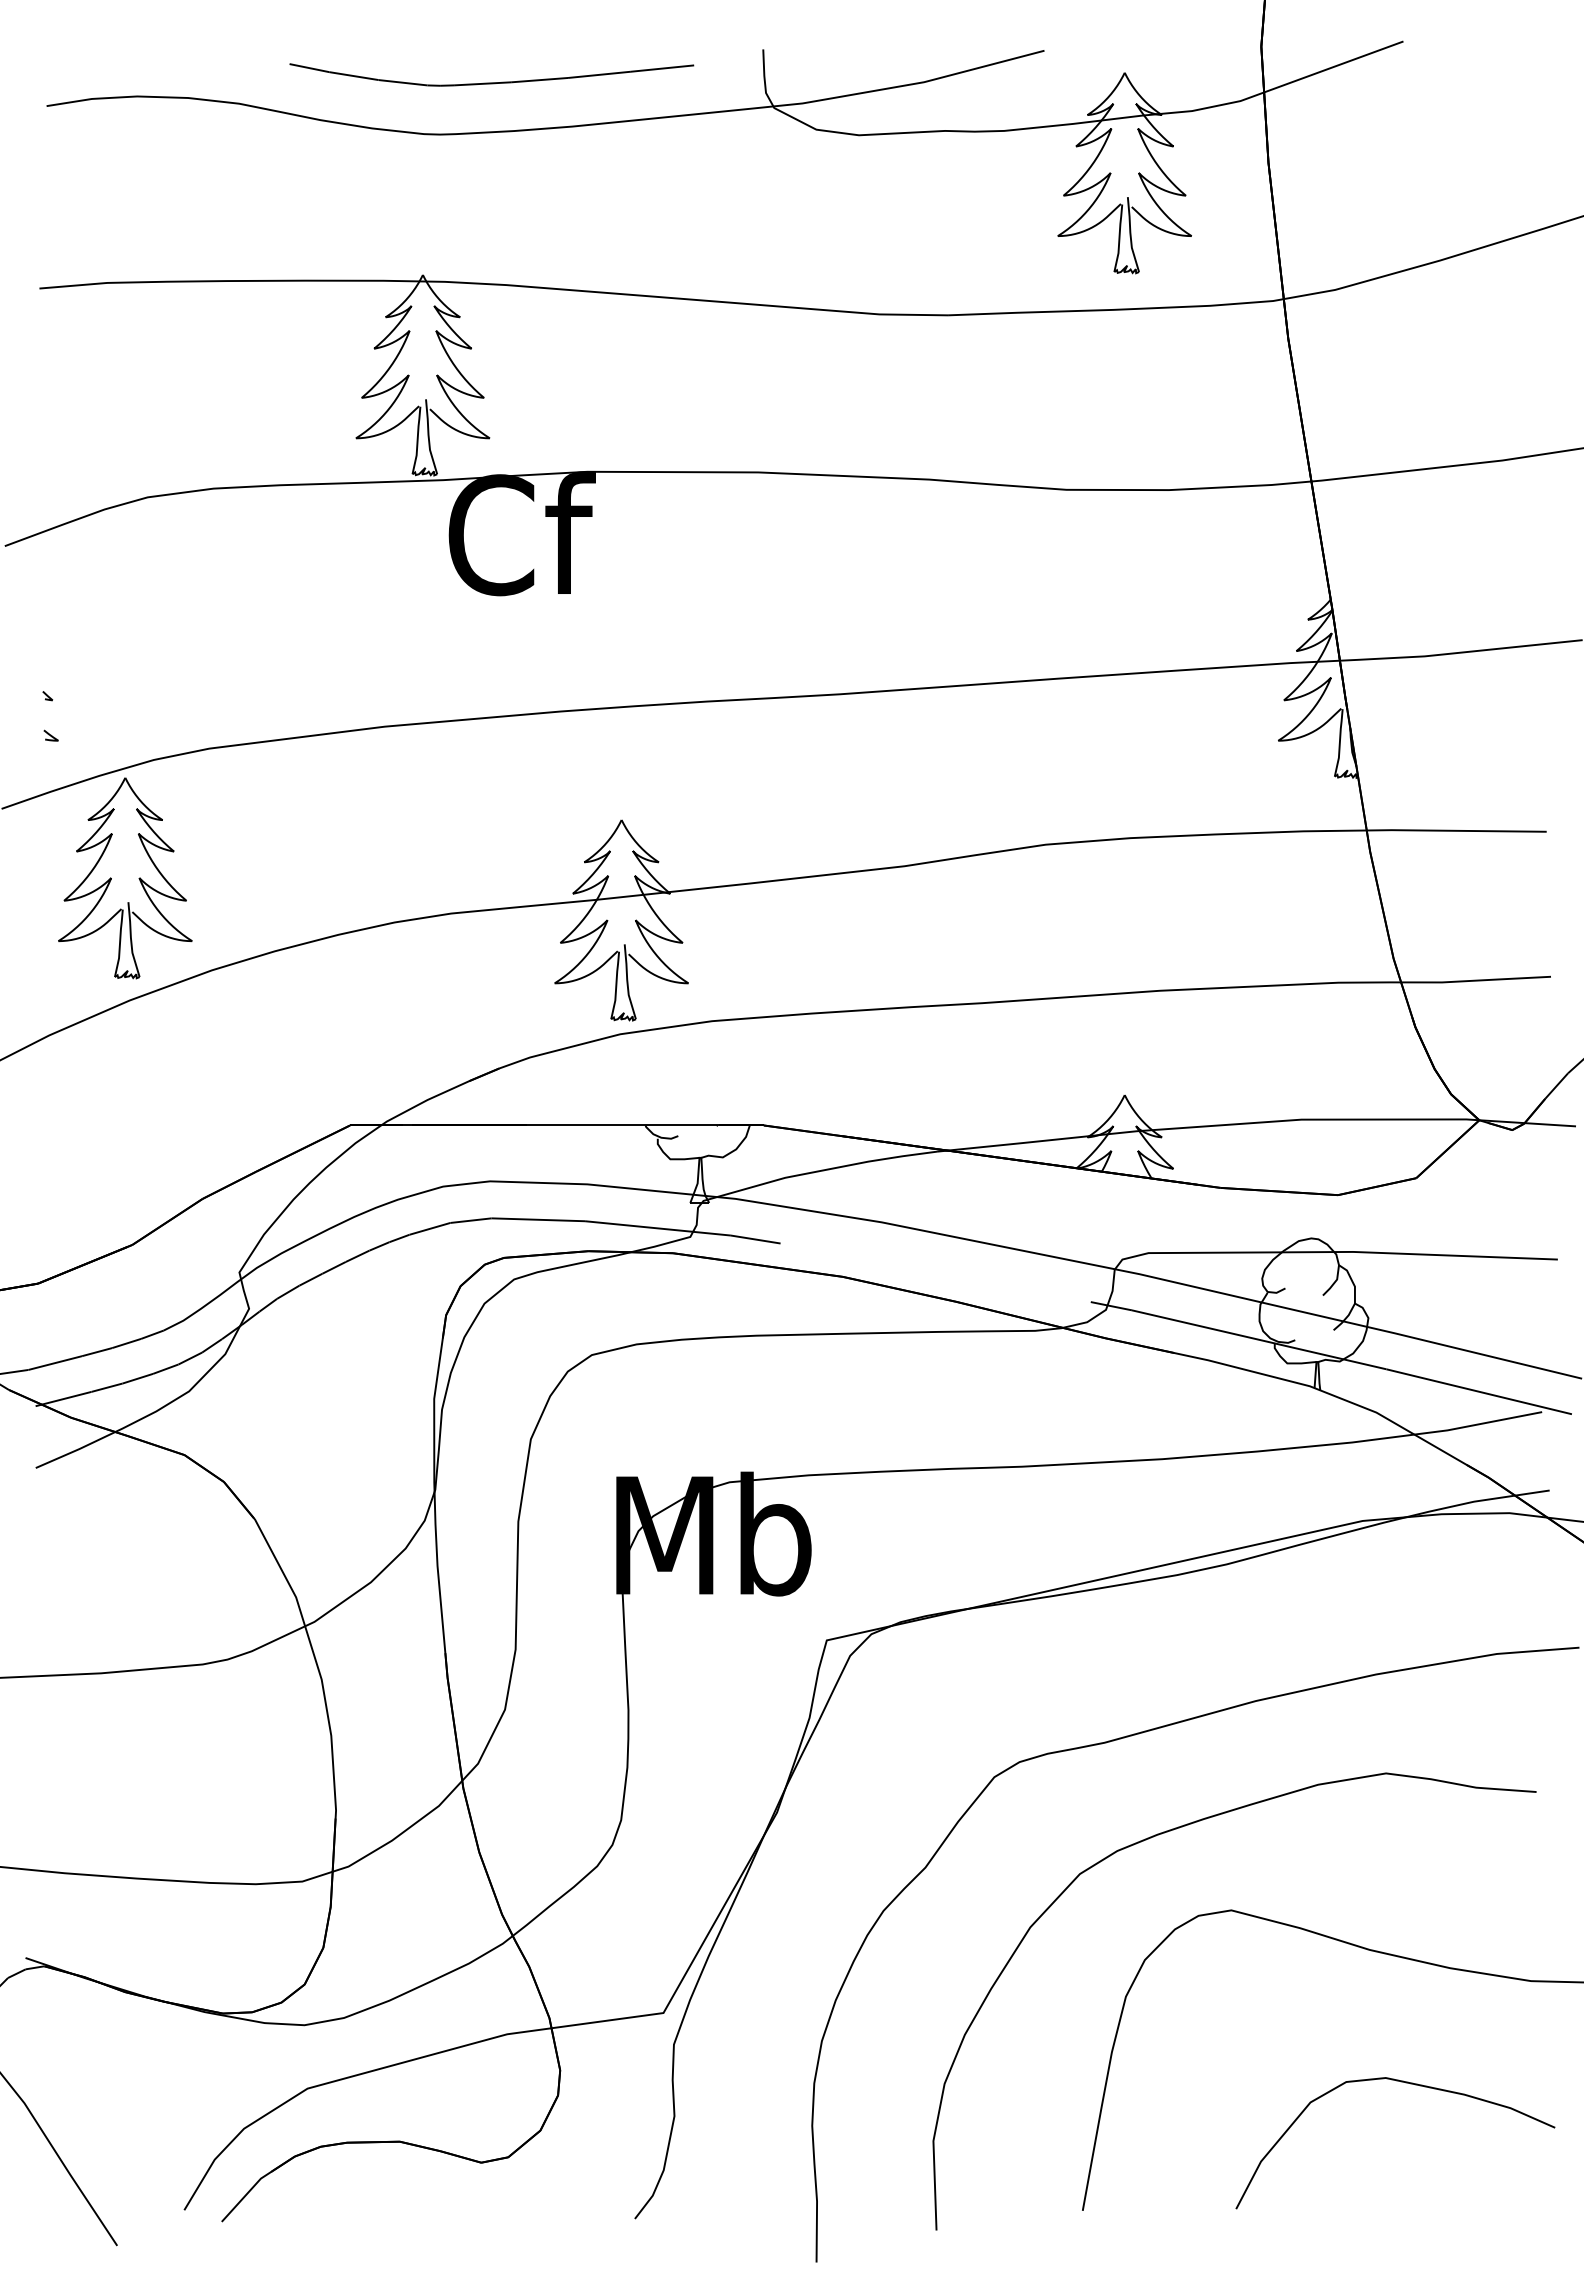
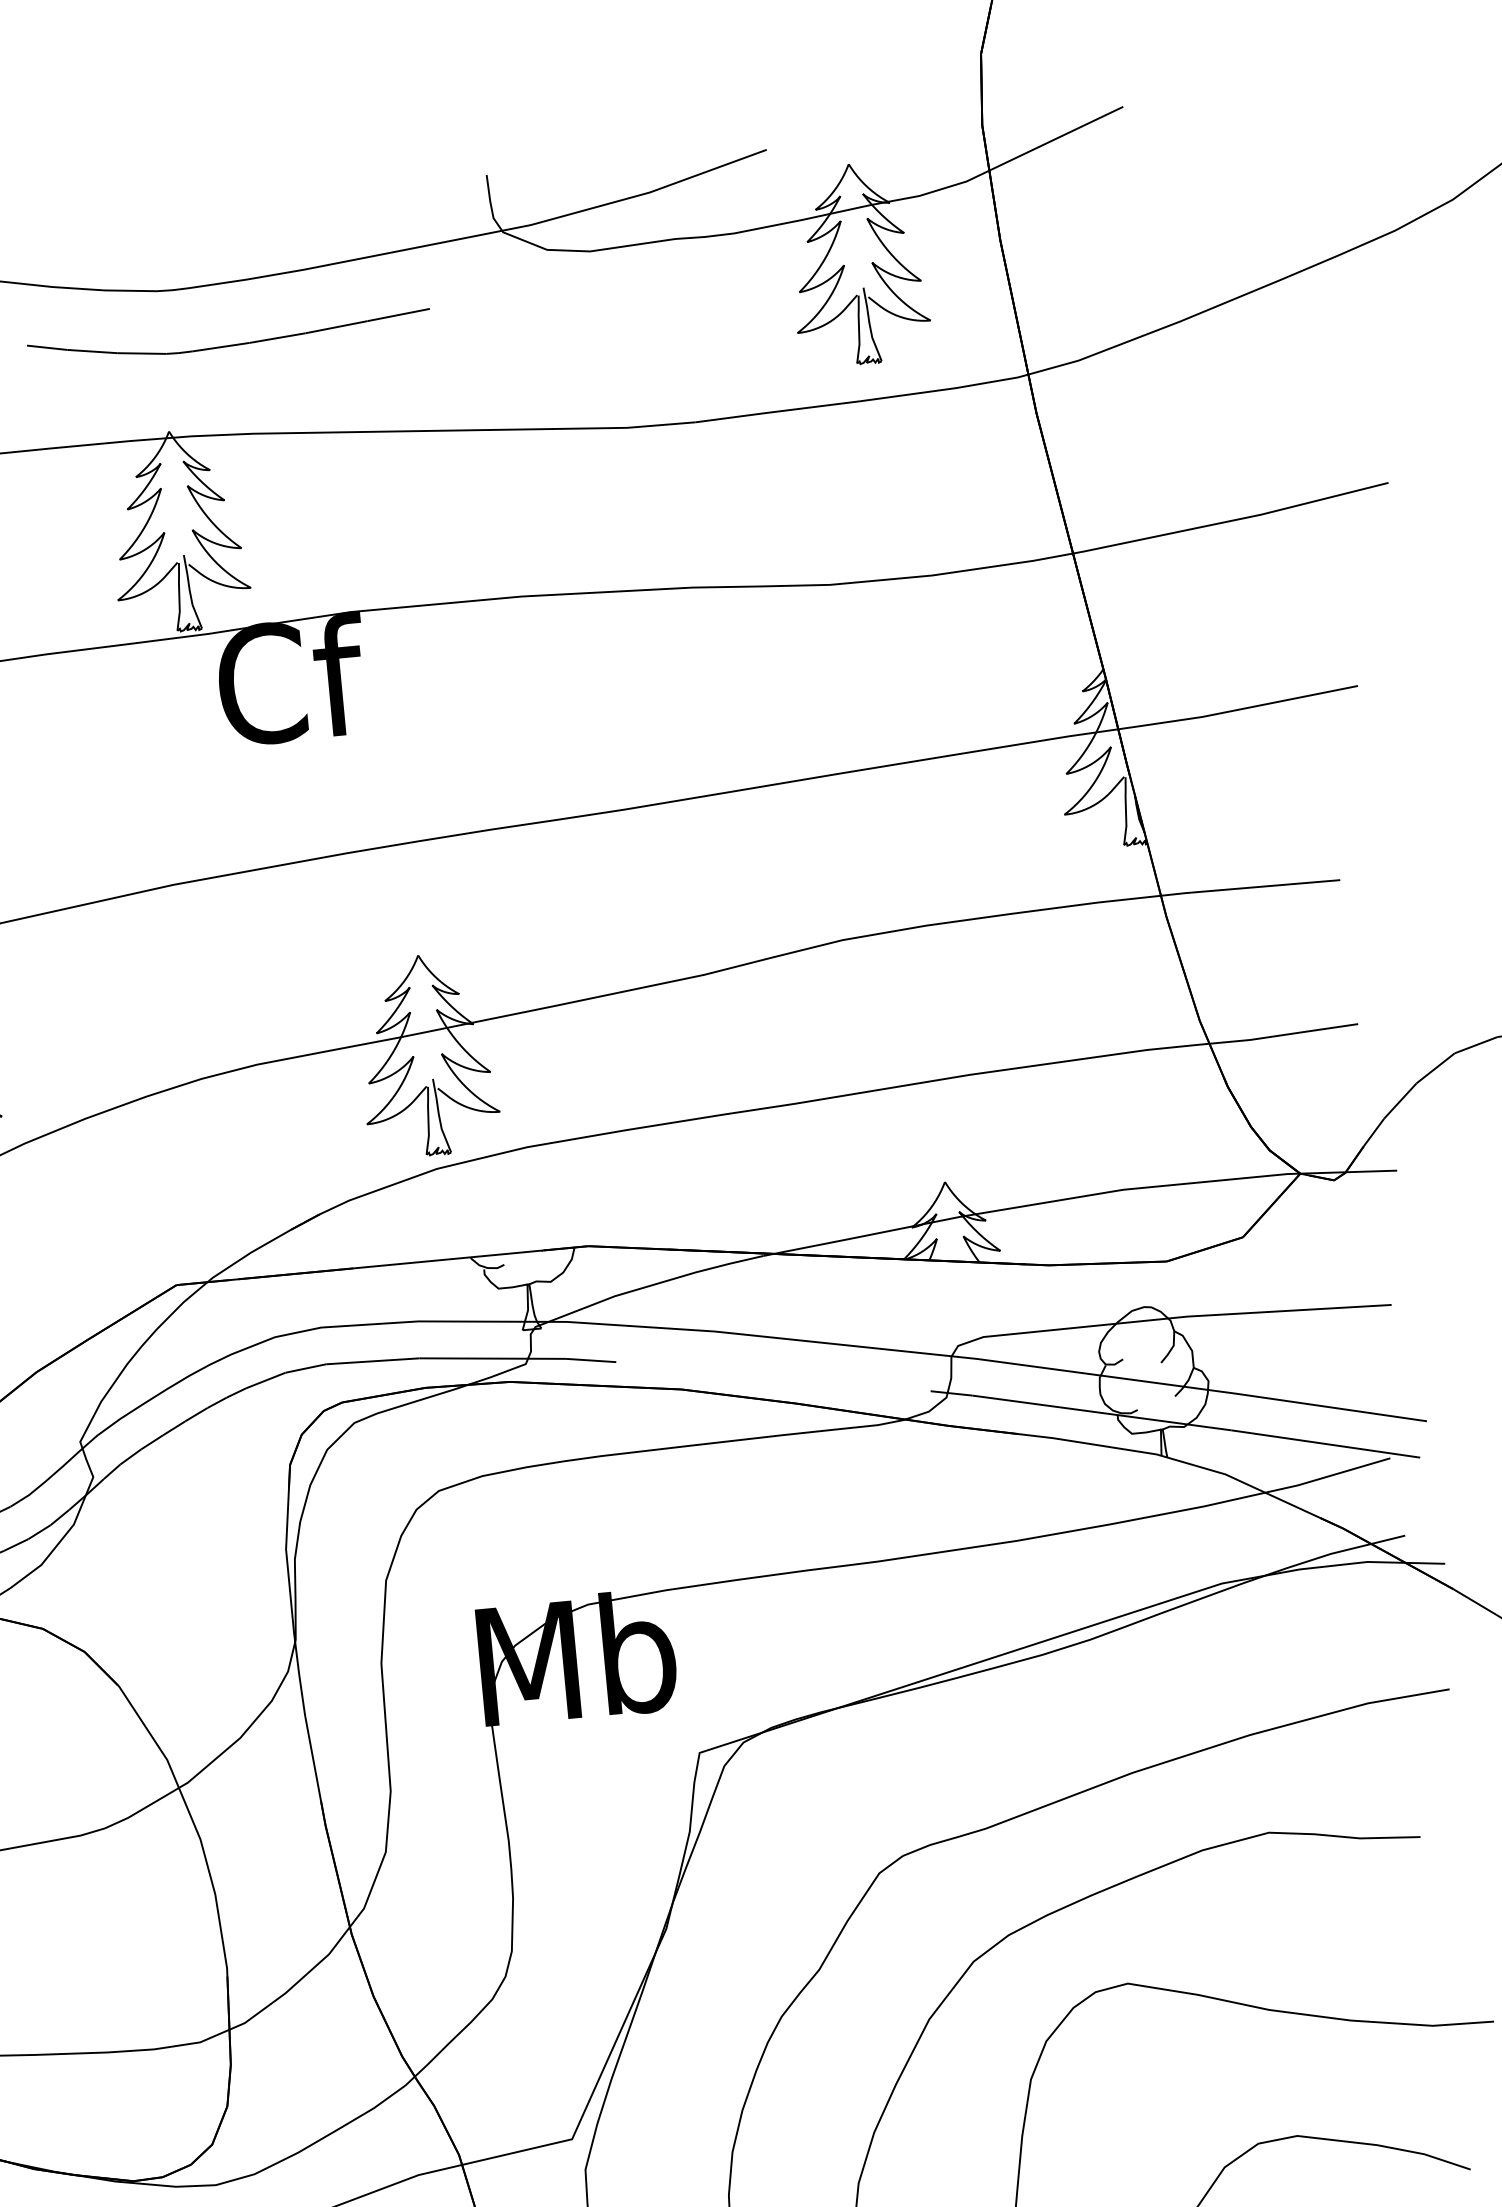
curve: (491, 82) -> (229, 344), moved

